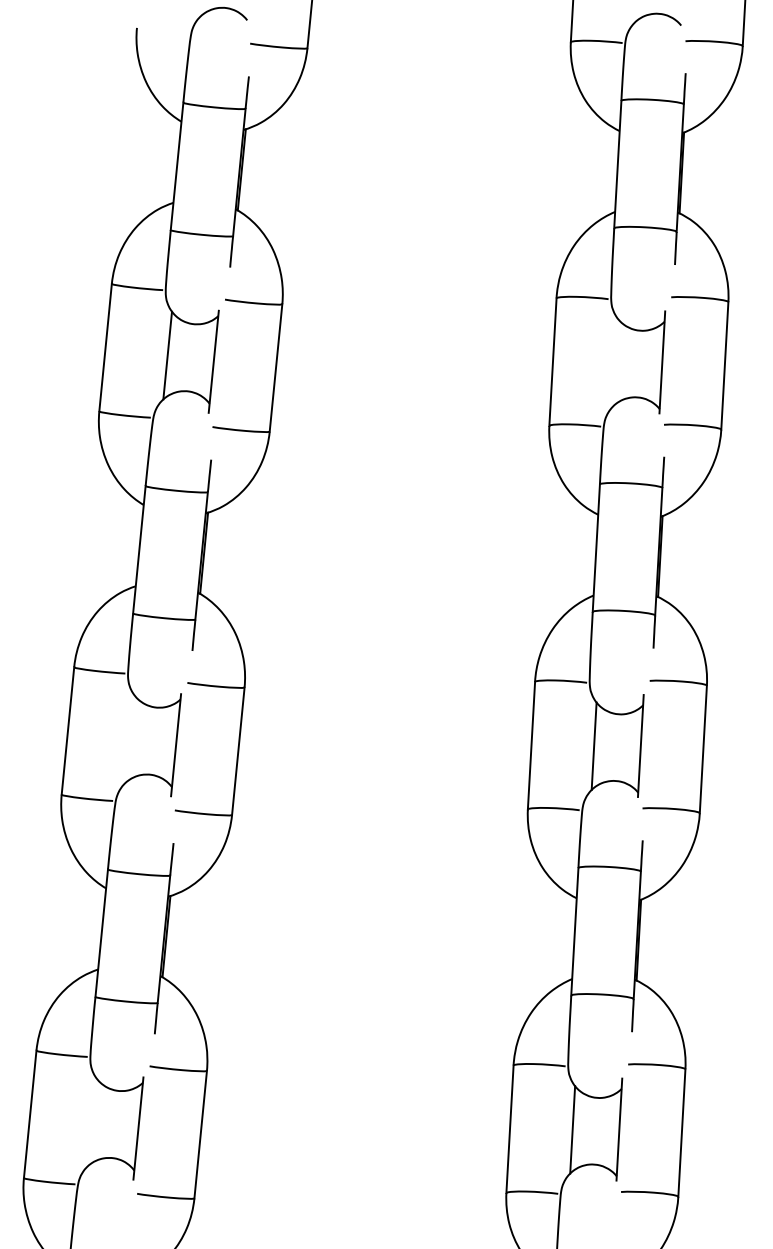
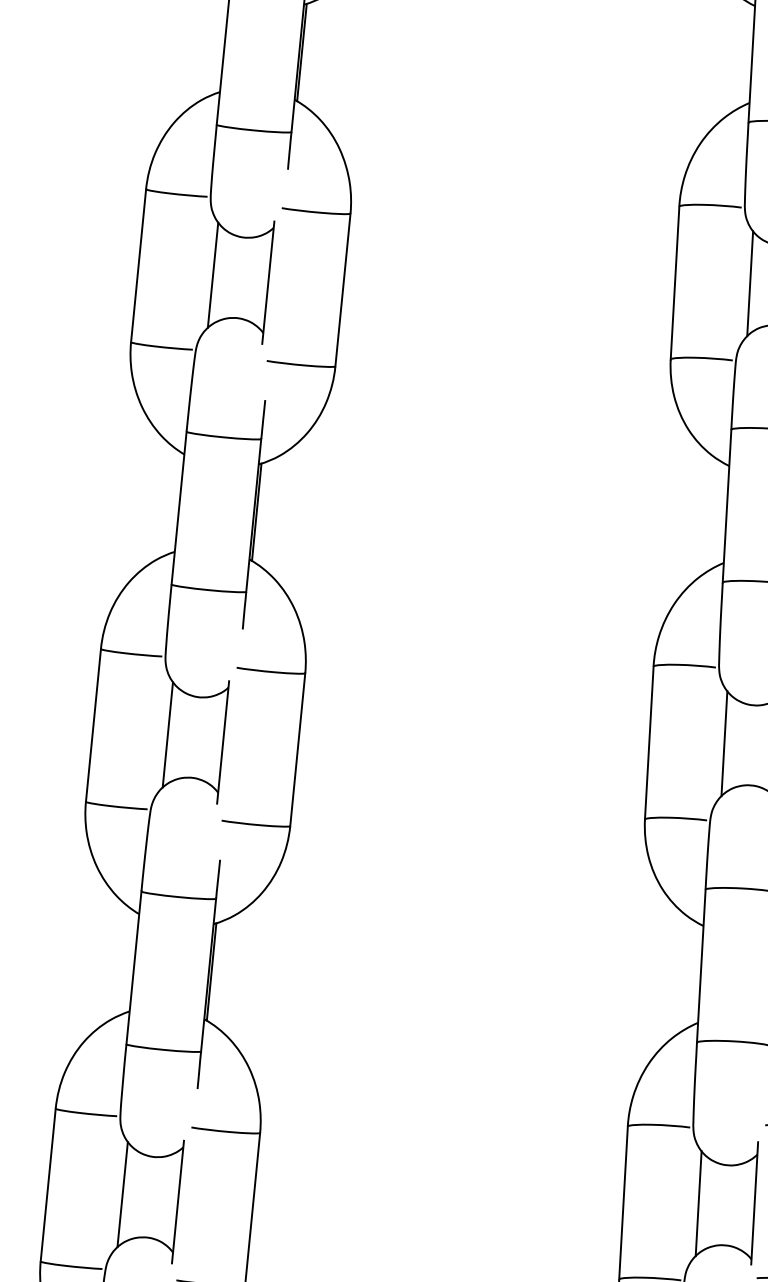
line: (615, 362) -> (750, 283), added
line: (129, 738) -> (167, 734), added
line: (91, 1122) -> (121, 1194), added

